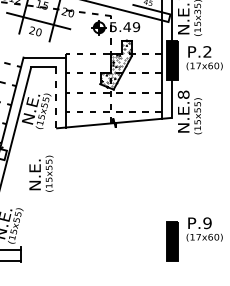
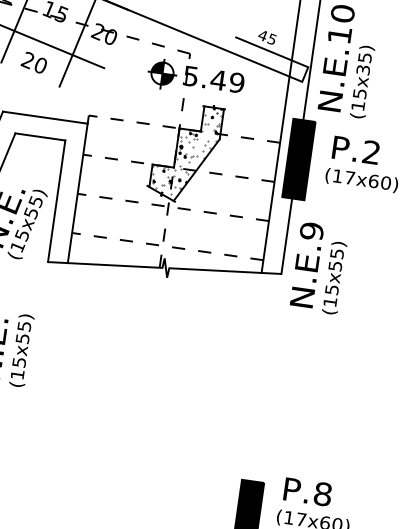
text: (183, 94) -> (311, 230), N.E.8 -> N.E.9
line: (56, 97) -> (57, 200), dashed -> solid
text: (207, 223) -> (322, 494), P.9 -> P.8

